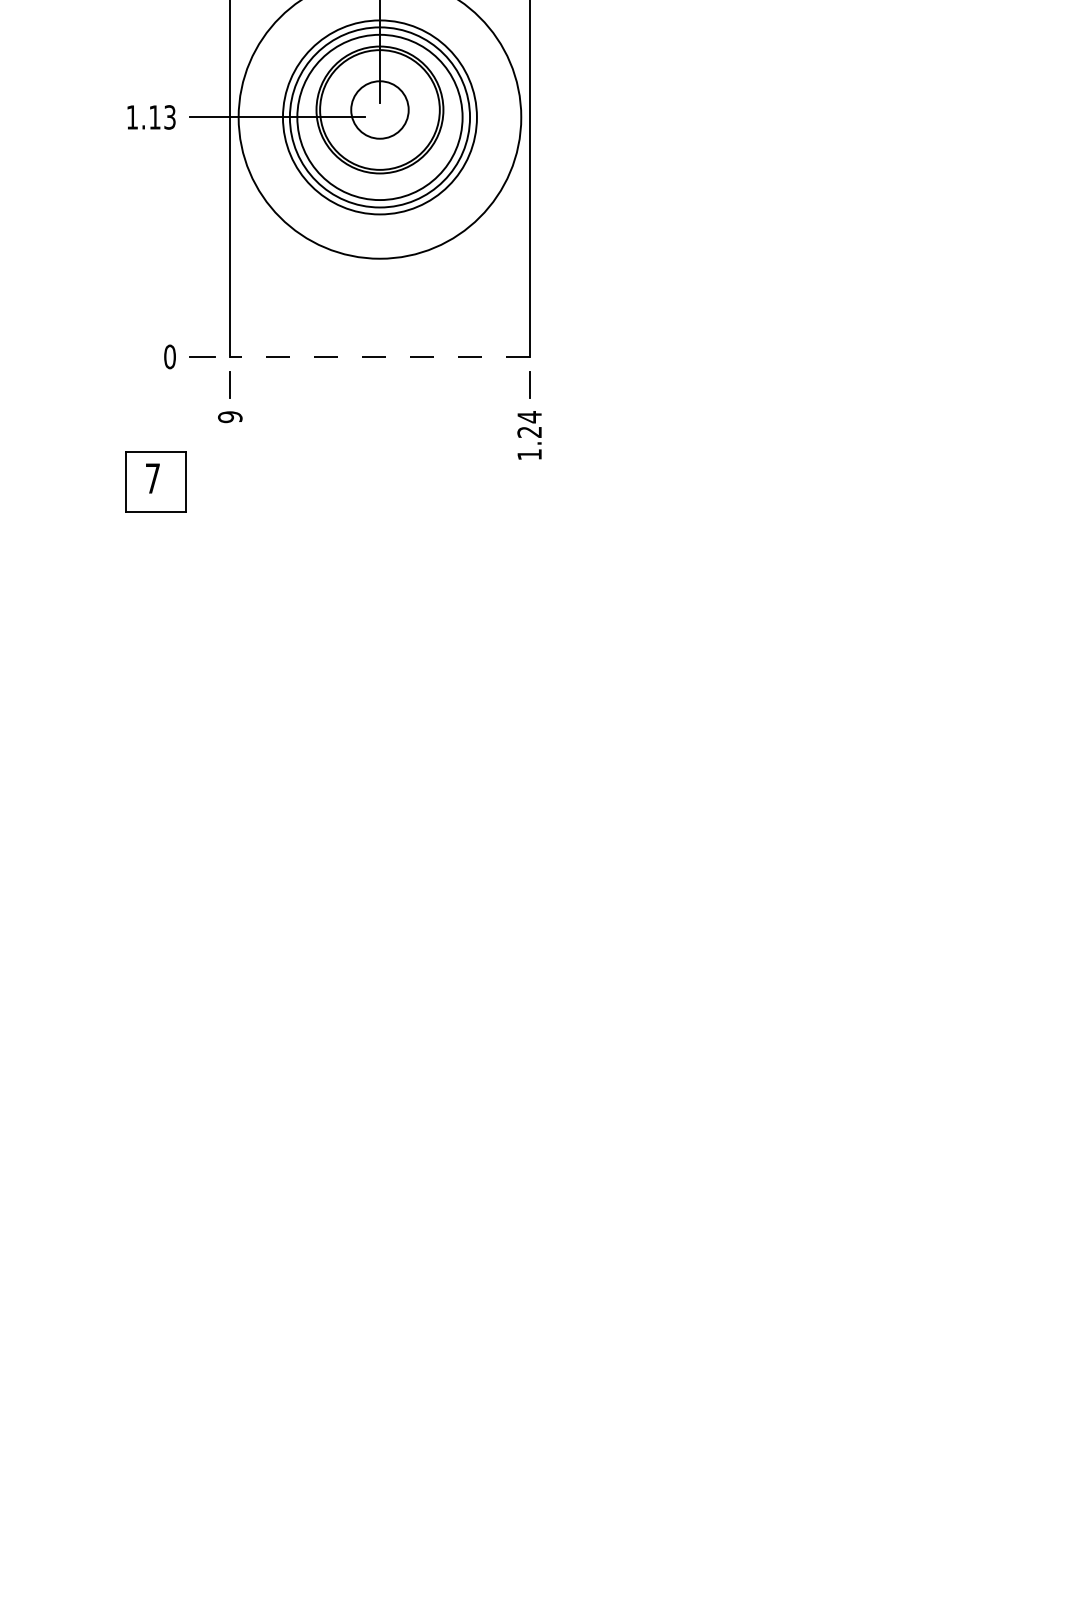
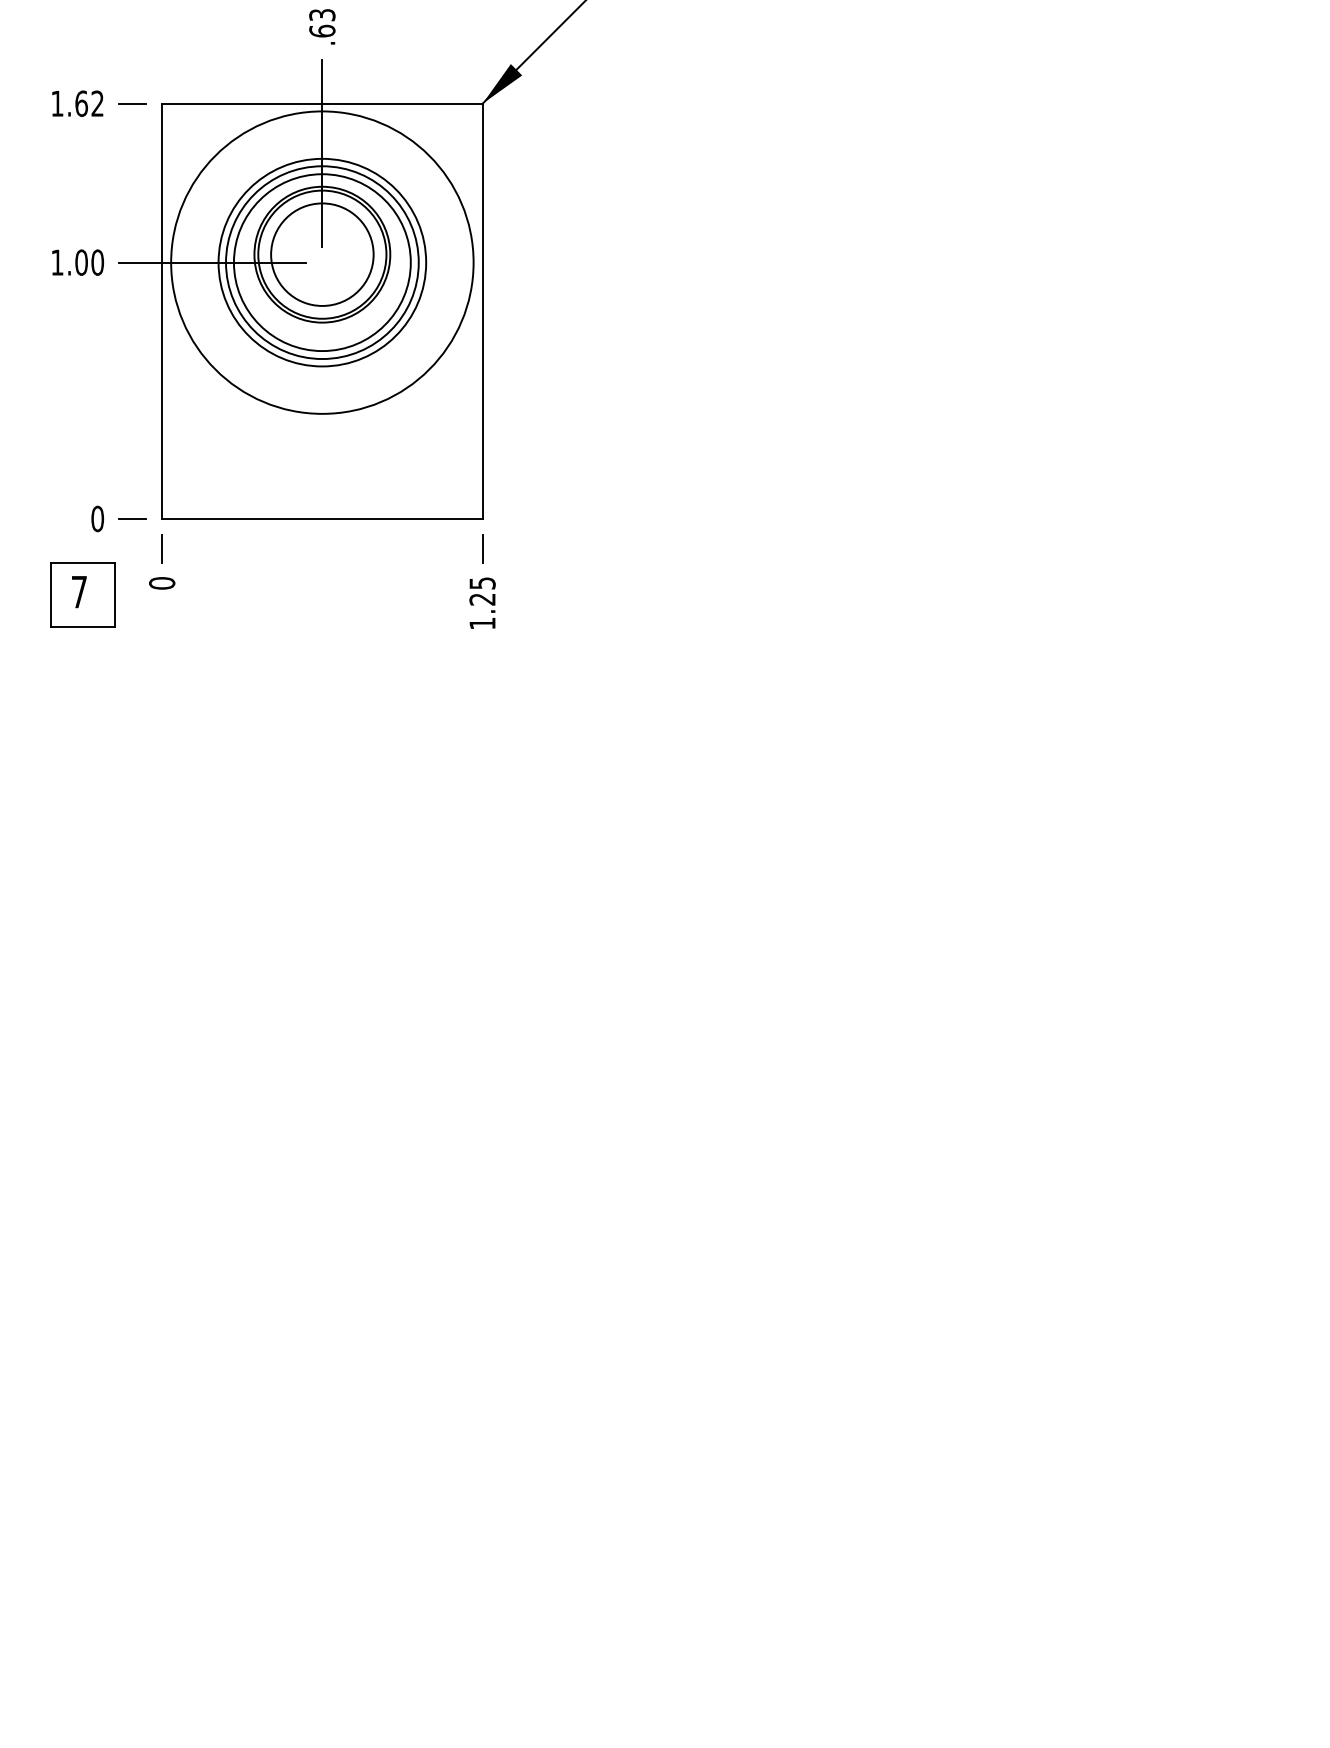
circle: (380, 109) -> (322, 254), size x1.67
text: (162, 117) -> (89, 262), 1.13 -> 1.00
line: (379, 356) -> (321, 518), dashed -> solid
text: (230, 417) -> (162, 583), 9 -> 0
text: (529, 417) -> (482, 583), 1.24 -> 1.25
part: (155, 480) -> (82, 594), moved

